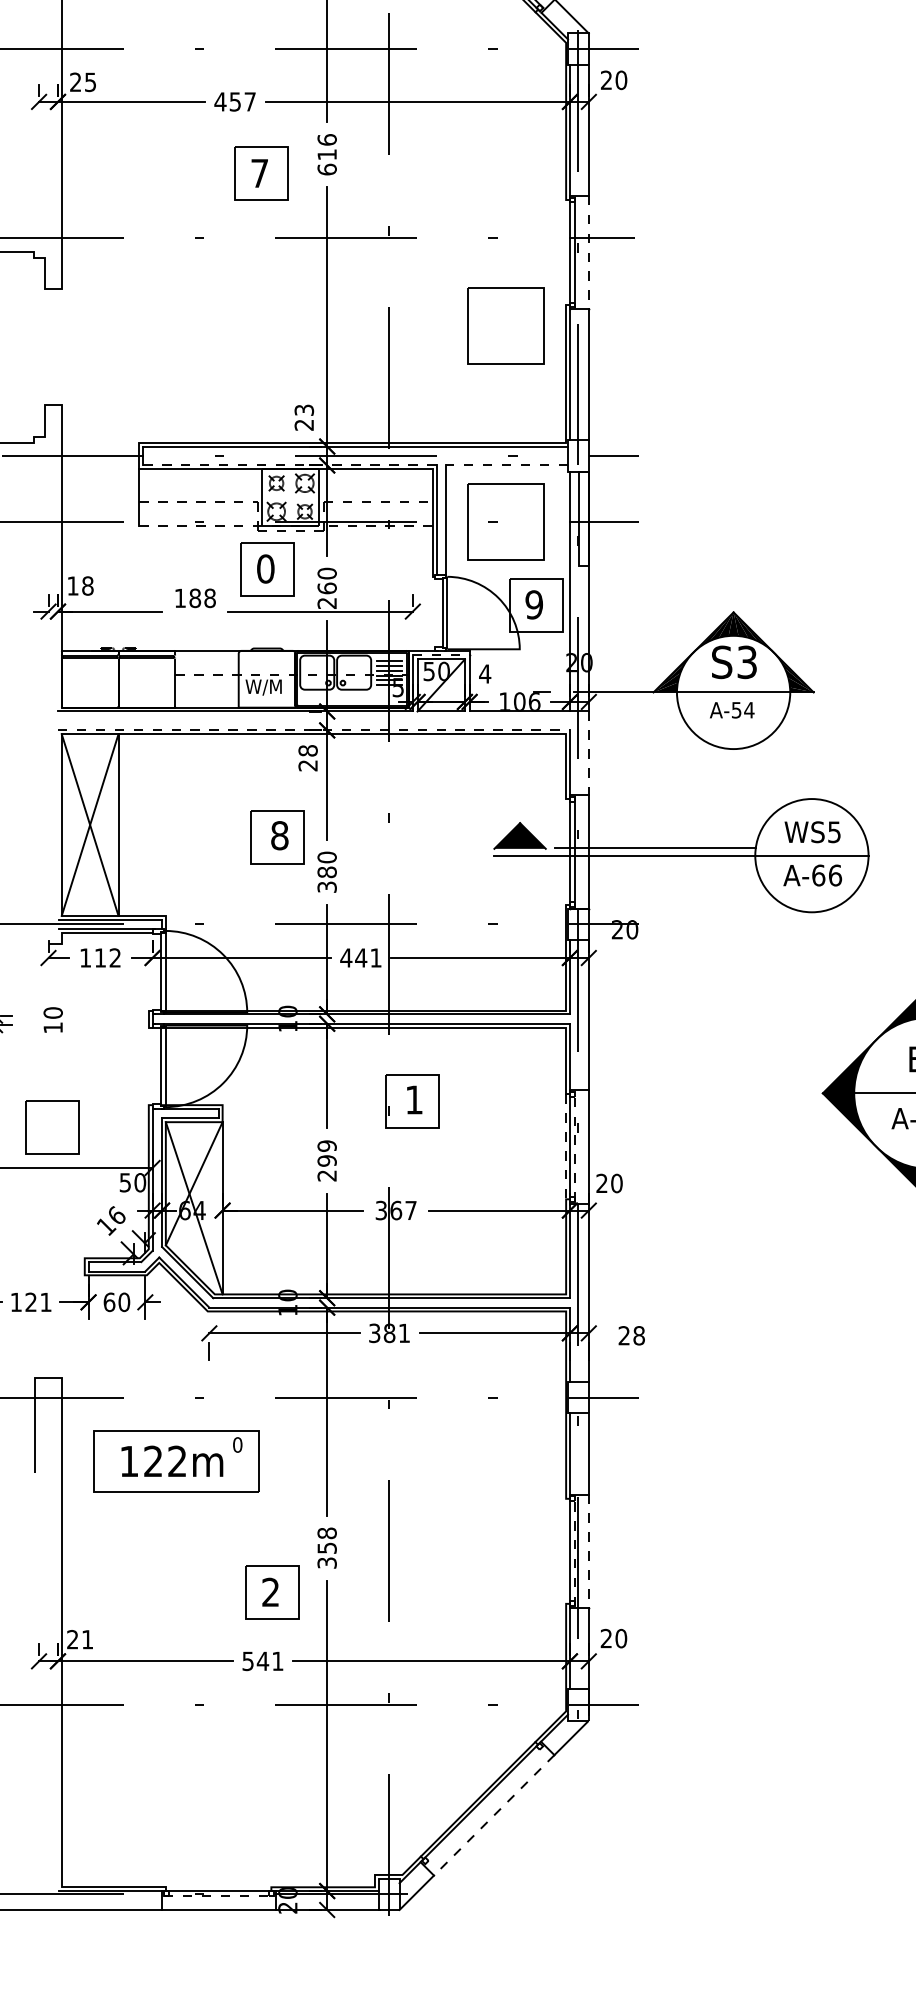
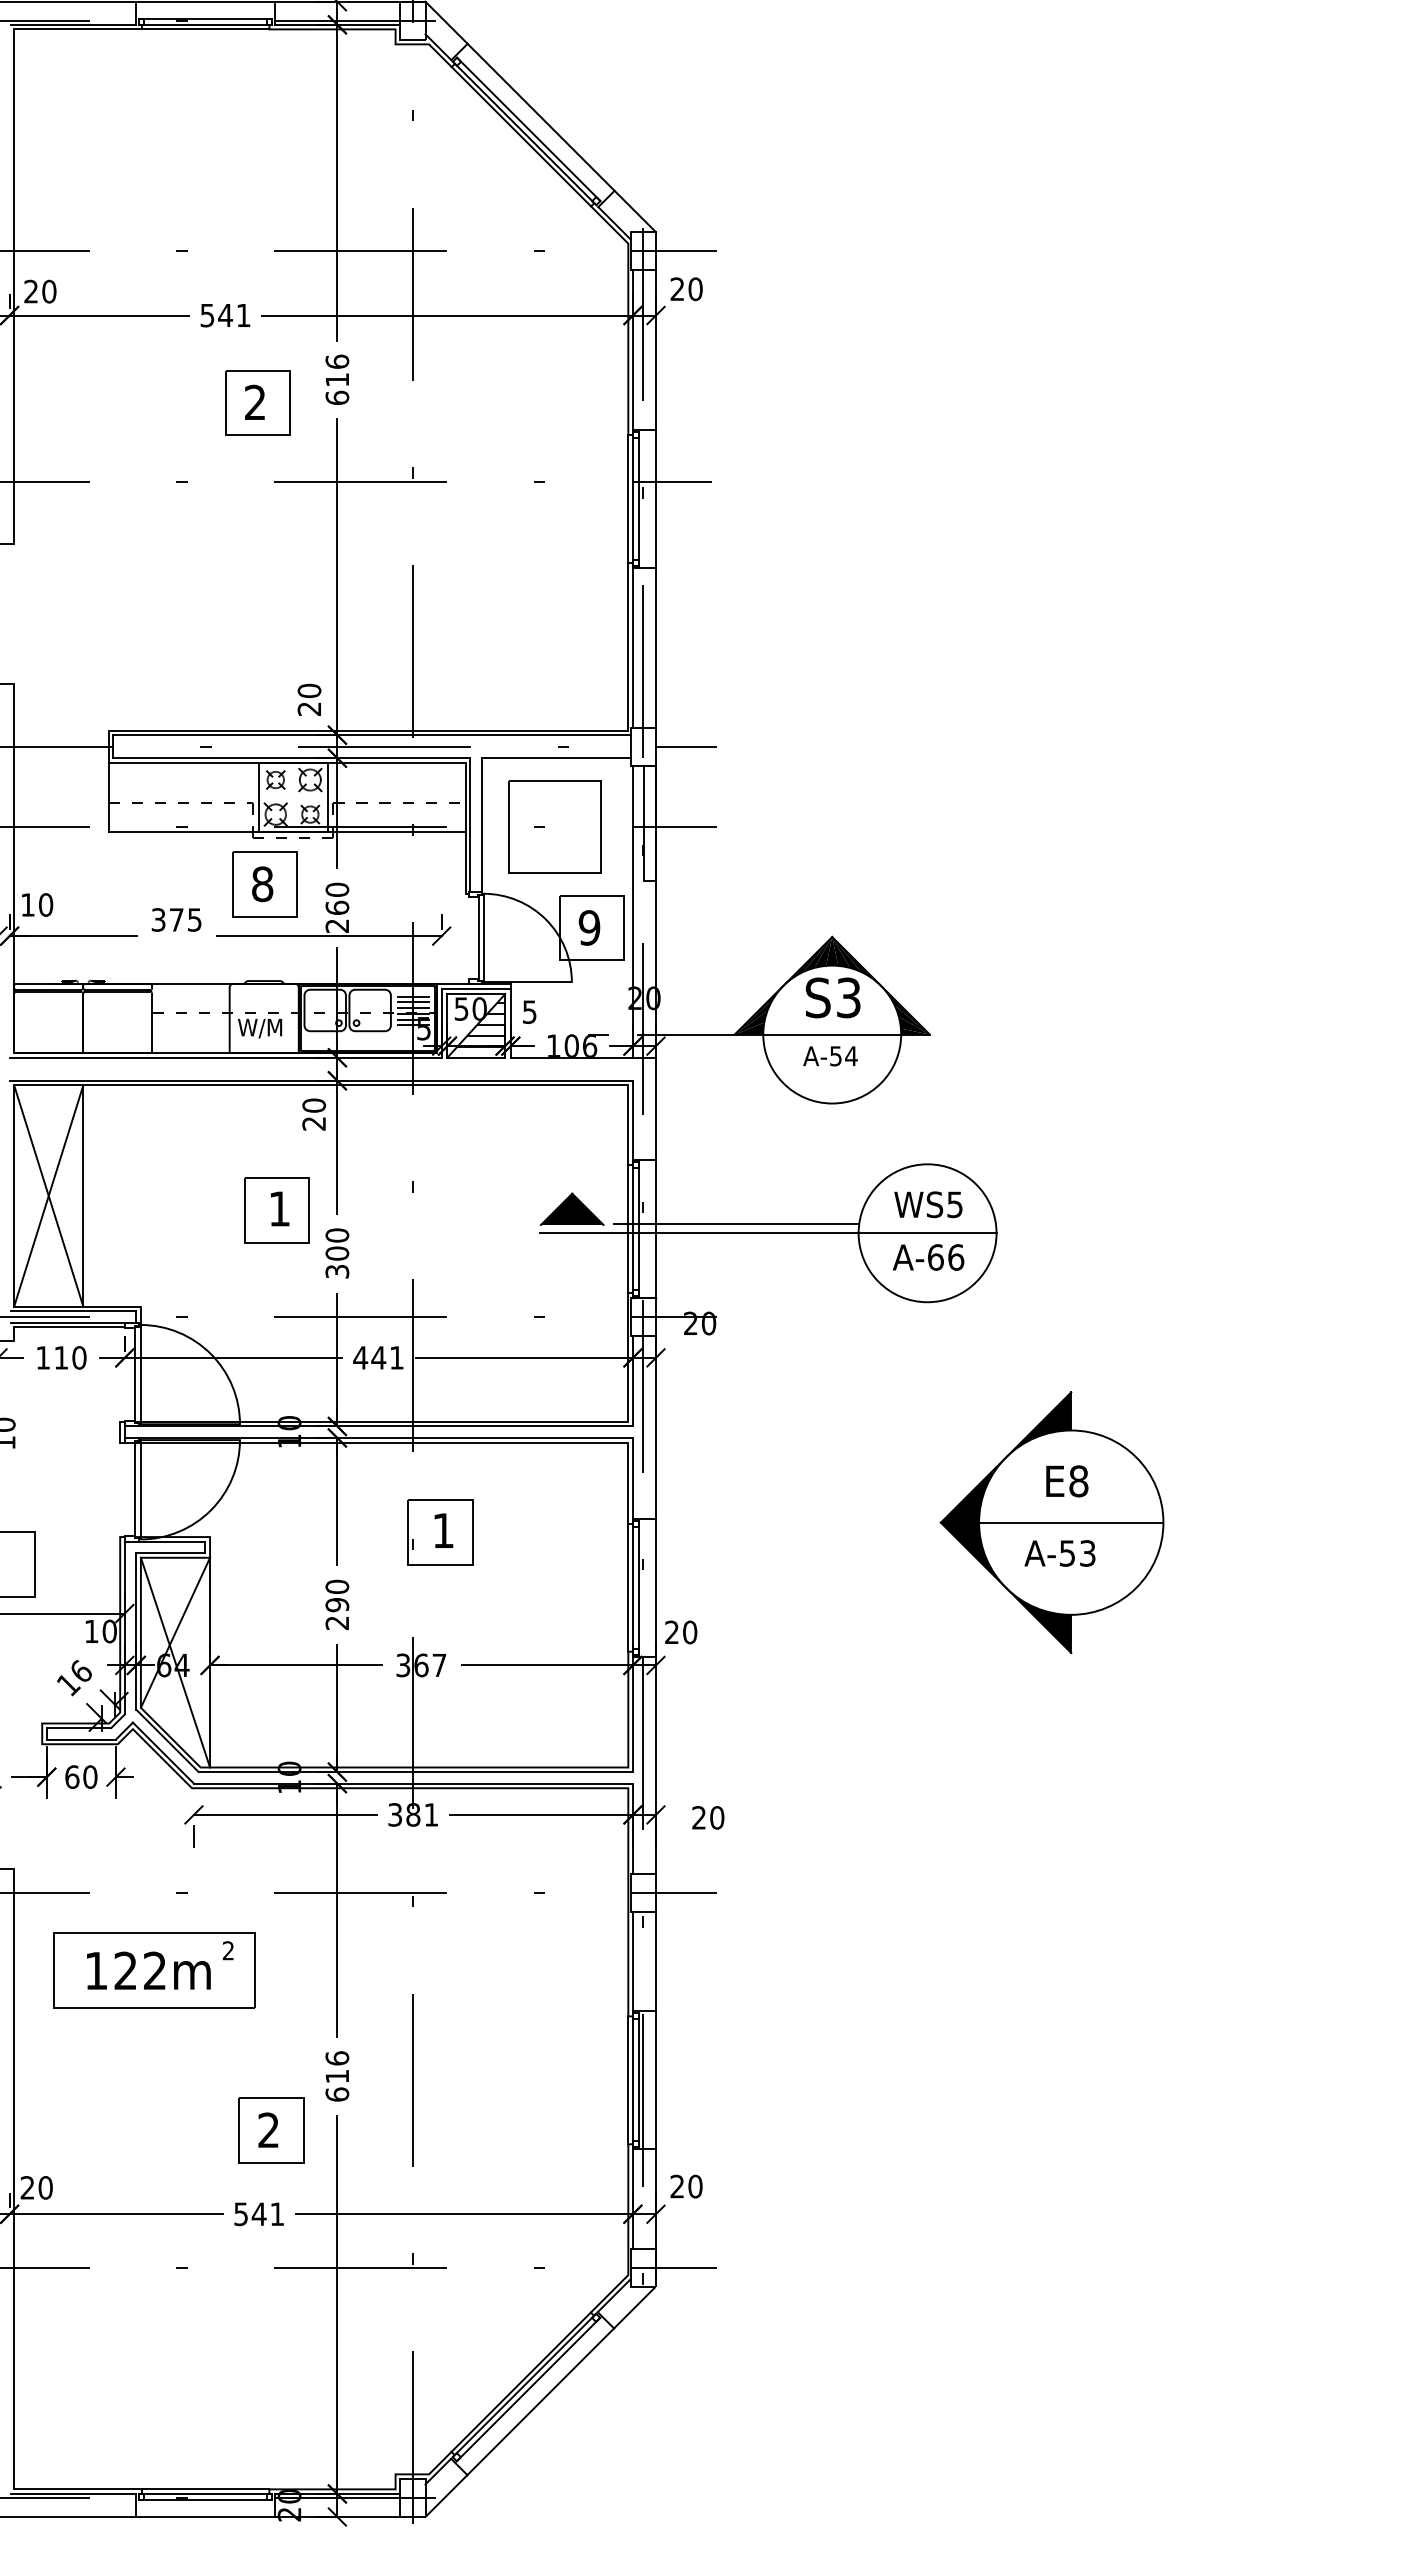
text: (90, 82) -> (49, 291), 25 -> 20
text: (235, 101) -> (225, 315), 457 -> 541
text: (259, 172) -> (255, 401), 7 -> 2
line: (566, 252) -> (628, 498), added
line: (588, 253) -> (655, 499), dashed -> solid
part: (505, 325) -> (554, 587), removed
text: (304, 409) -> (309, 690), 23 -> 20
line: (289, 465) -> (291, 758), dashed -> solid
line: (506, 465) -> (555, 758), dashed -> solid
line: (286, 525) -> (287, 831), dashed -> solid
text: (265, 568) -> (262, 883), 0 -> 8
text: (88, 585) -> (46, 904), 18 -> 10
text: (195, 597) -> (176, 919), 188 -> 375
line: (441, 654) -> (476, 988), dashed -> solid
text: (484, 674) -> (529, 1012), 4 -> 5
hatch: (444, 685) -> (480, 1025), added
line: (314, 730) -> (321, 1080), dashed -> solid
text: (307, 750) -> (313, 1105), 28 -> 20
line: (588, 753) -> (655, 1108), dashed -> solid
text: (279, 835) -> (279, 1208), 8 -> 1
line: (566, 851) -> (628, 1228), added
text: (326, 872) -> (336, 1253), 380 -> 300
text: (115, 957) -> (79, 1357), 112 -> 110
text: (327, 1145) -> (337, 1586), 299 -> 290
line: (566, 1146) -> (628, 1587), dashed -> solid
line: (574, 1146) -> (638, 1587), dashed -> solid
text: (125, 1182) -> (91, 1631), 50 -> 10
text: (639, 1335) -> (717, 1817), 28 -> 20
text: (237, 1444) -> (228, 1950), 0 -> 2
text: (327, 1548) -> (337, 2076), 358 -> 616
line: (566, 1551) -> (628, 2080), added
line: (574, 1551) -> (638, 2080), dashed -> solid
line: (588, 1551) -> (655, 2080), dashed -> solid
text: (87, 1639) -> (45, 2187), 21 -> 20
line: (484, 1805) -> (528, 2389), added
line: (494, 1815) -> (540, 2401), dashed -> solid
line: (218, 1887) -> (205, 2489), added
line: (218, 1895) -> (205, 2499), dashed -> solid

